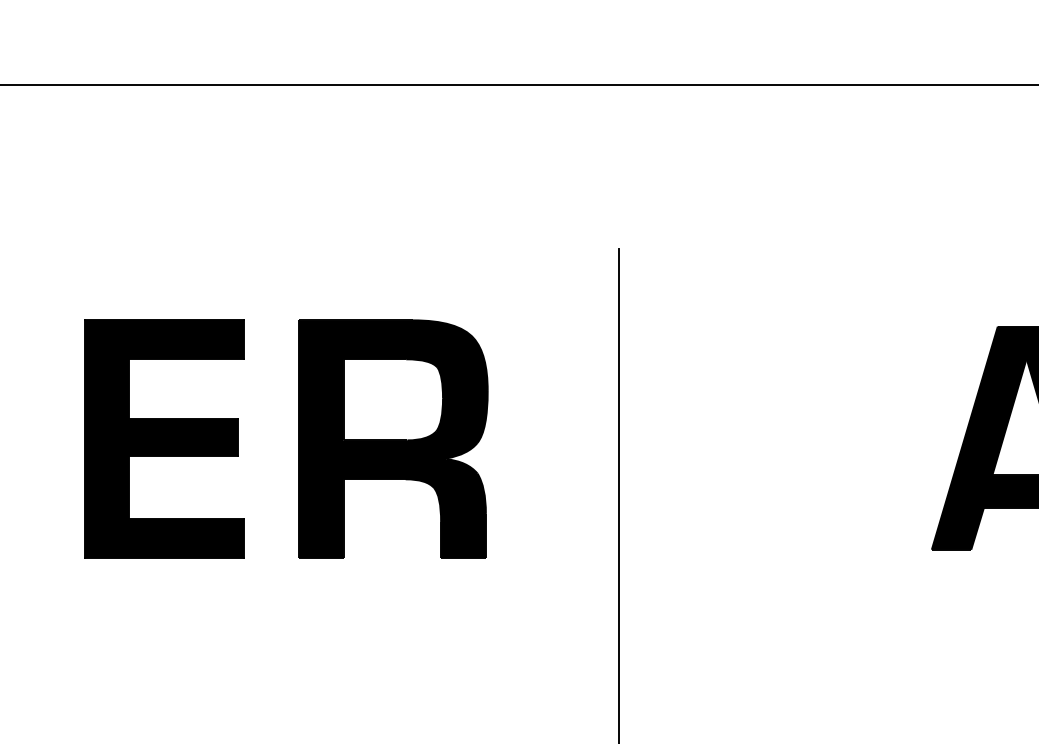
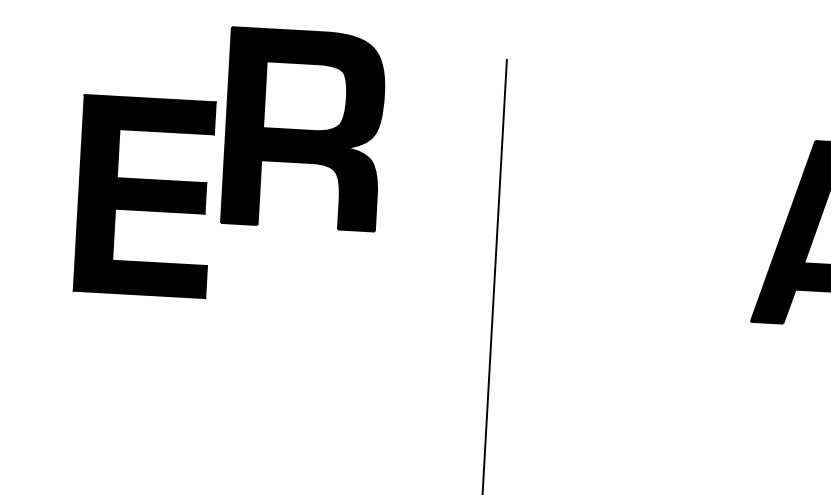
part: (164, 438) -> (145, 196), moved
part: (393, 438) -> (304, 128), moved

